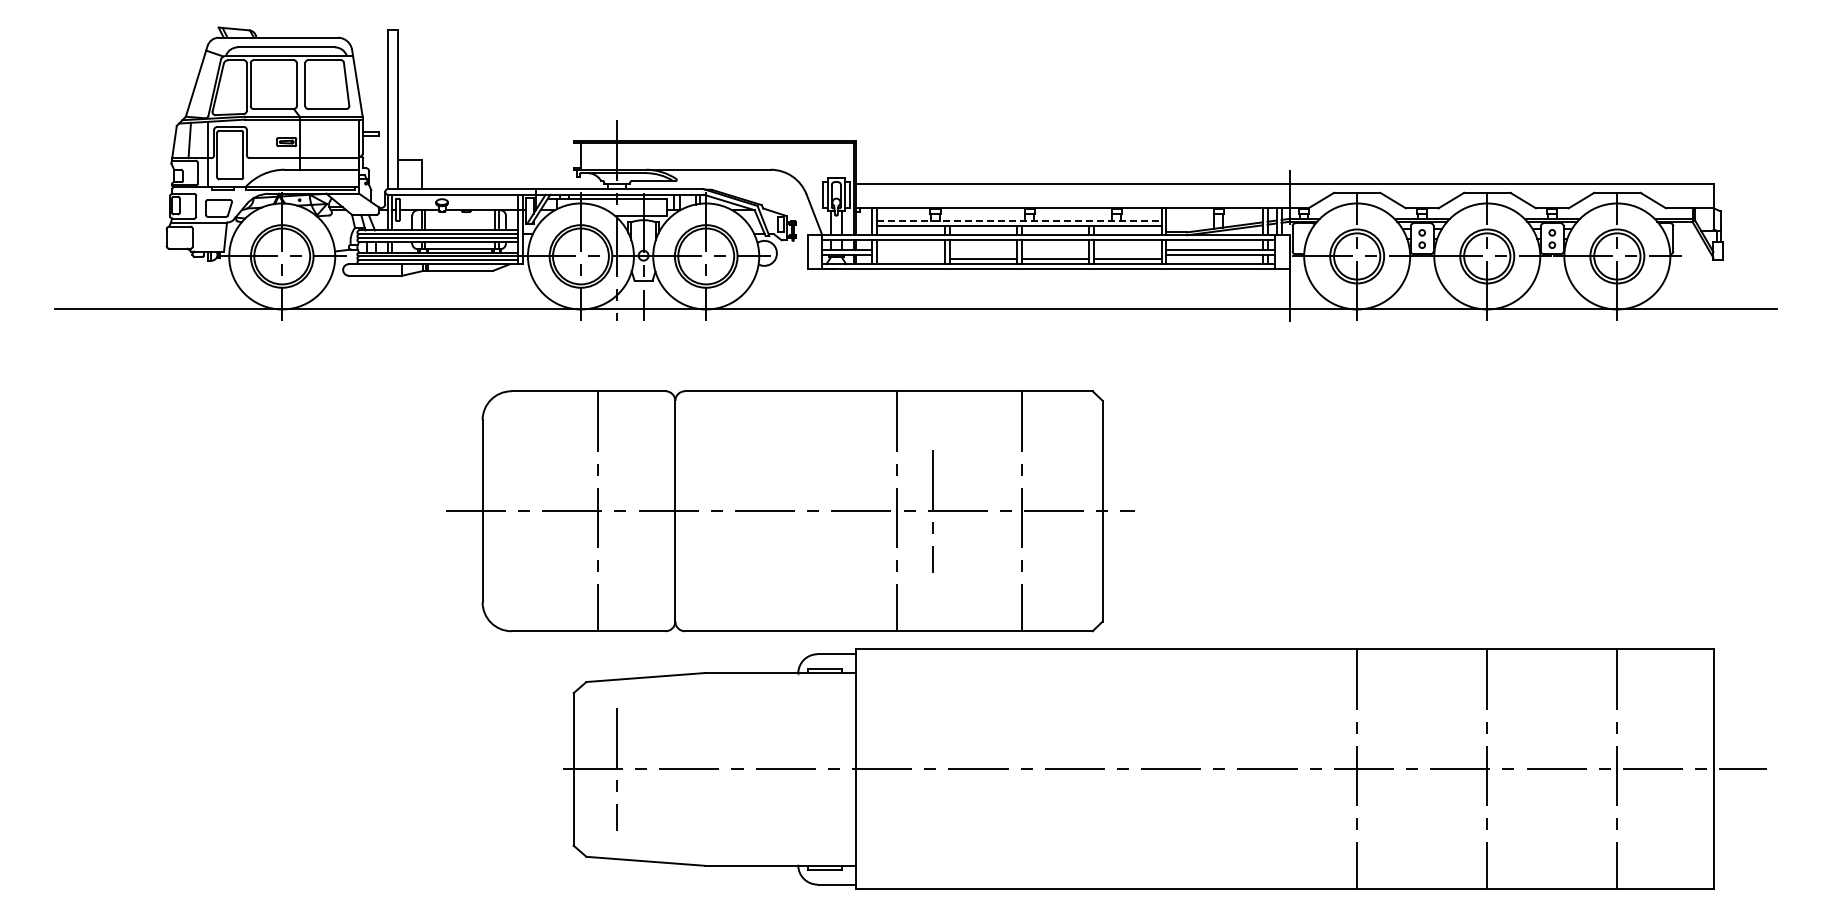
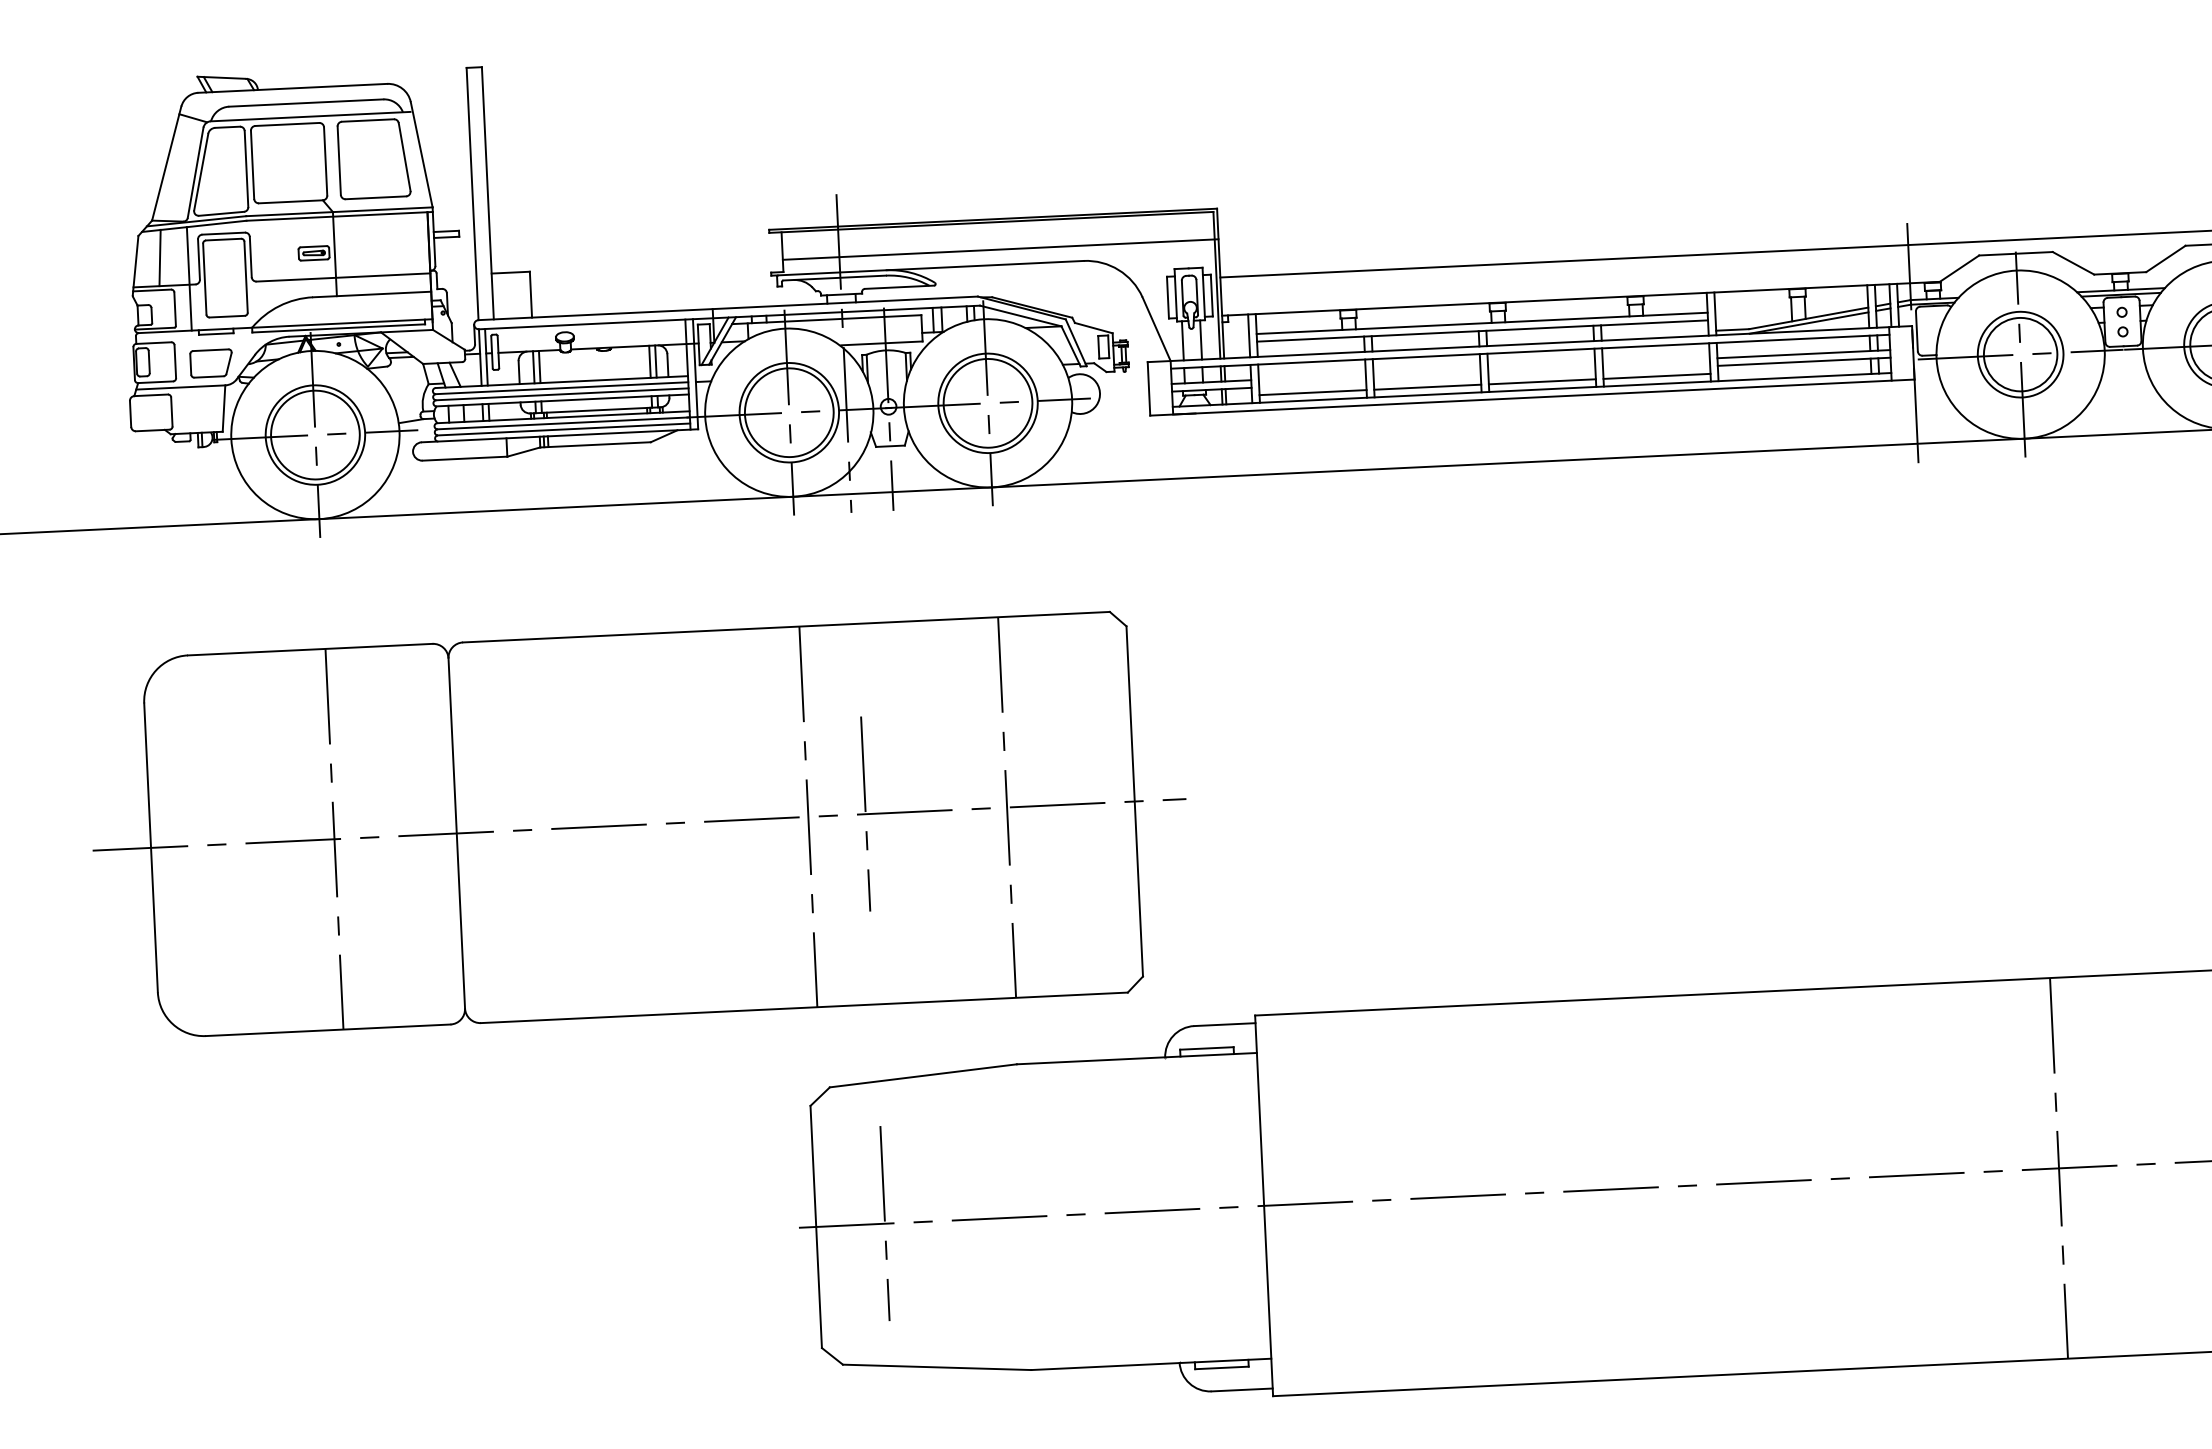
line: (718, 160) -> (1000, 250), added
line: (1019, 220) -> (1482, 322), dashed -> solid
line: (910, 259) -> (1312, 392), added
part: (790, 511) -> (639, 825), moved

